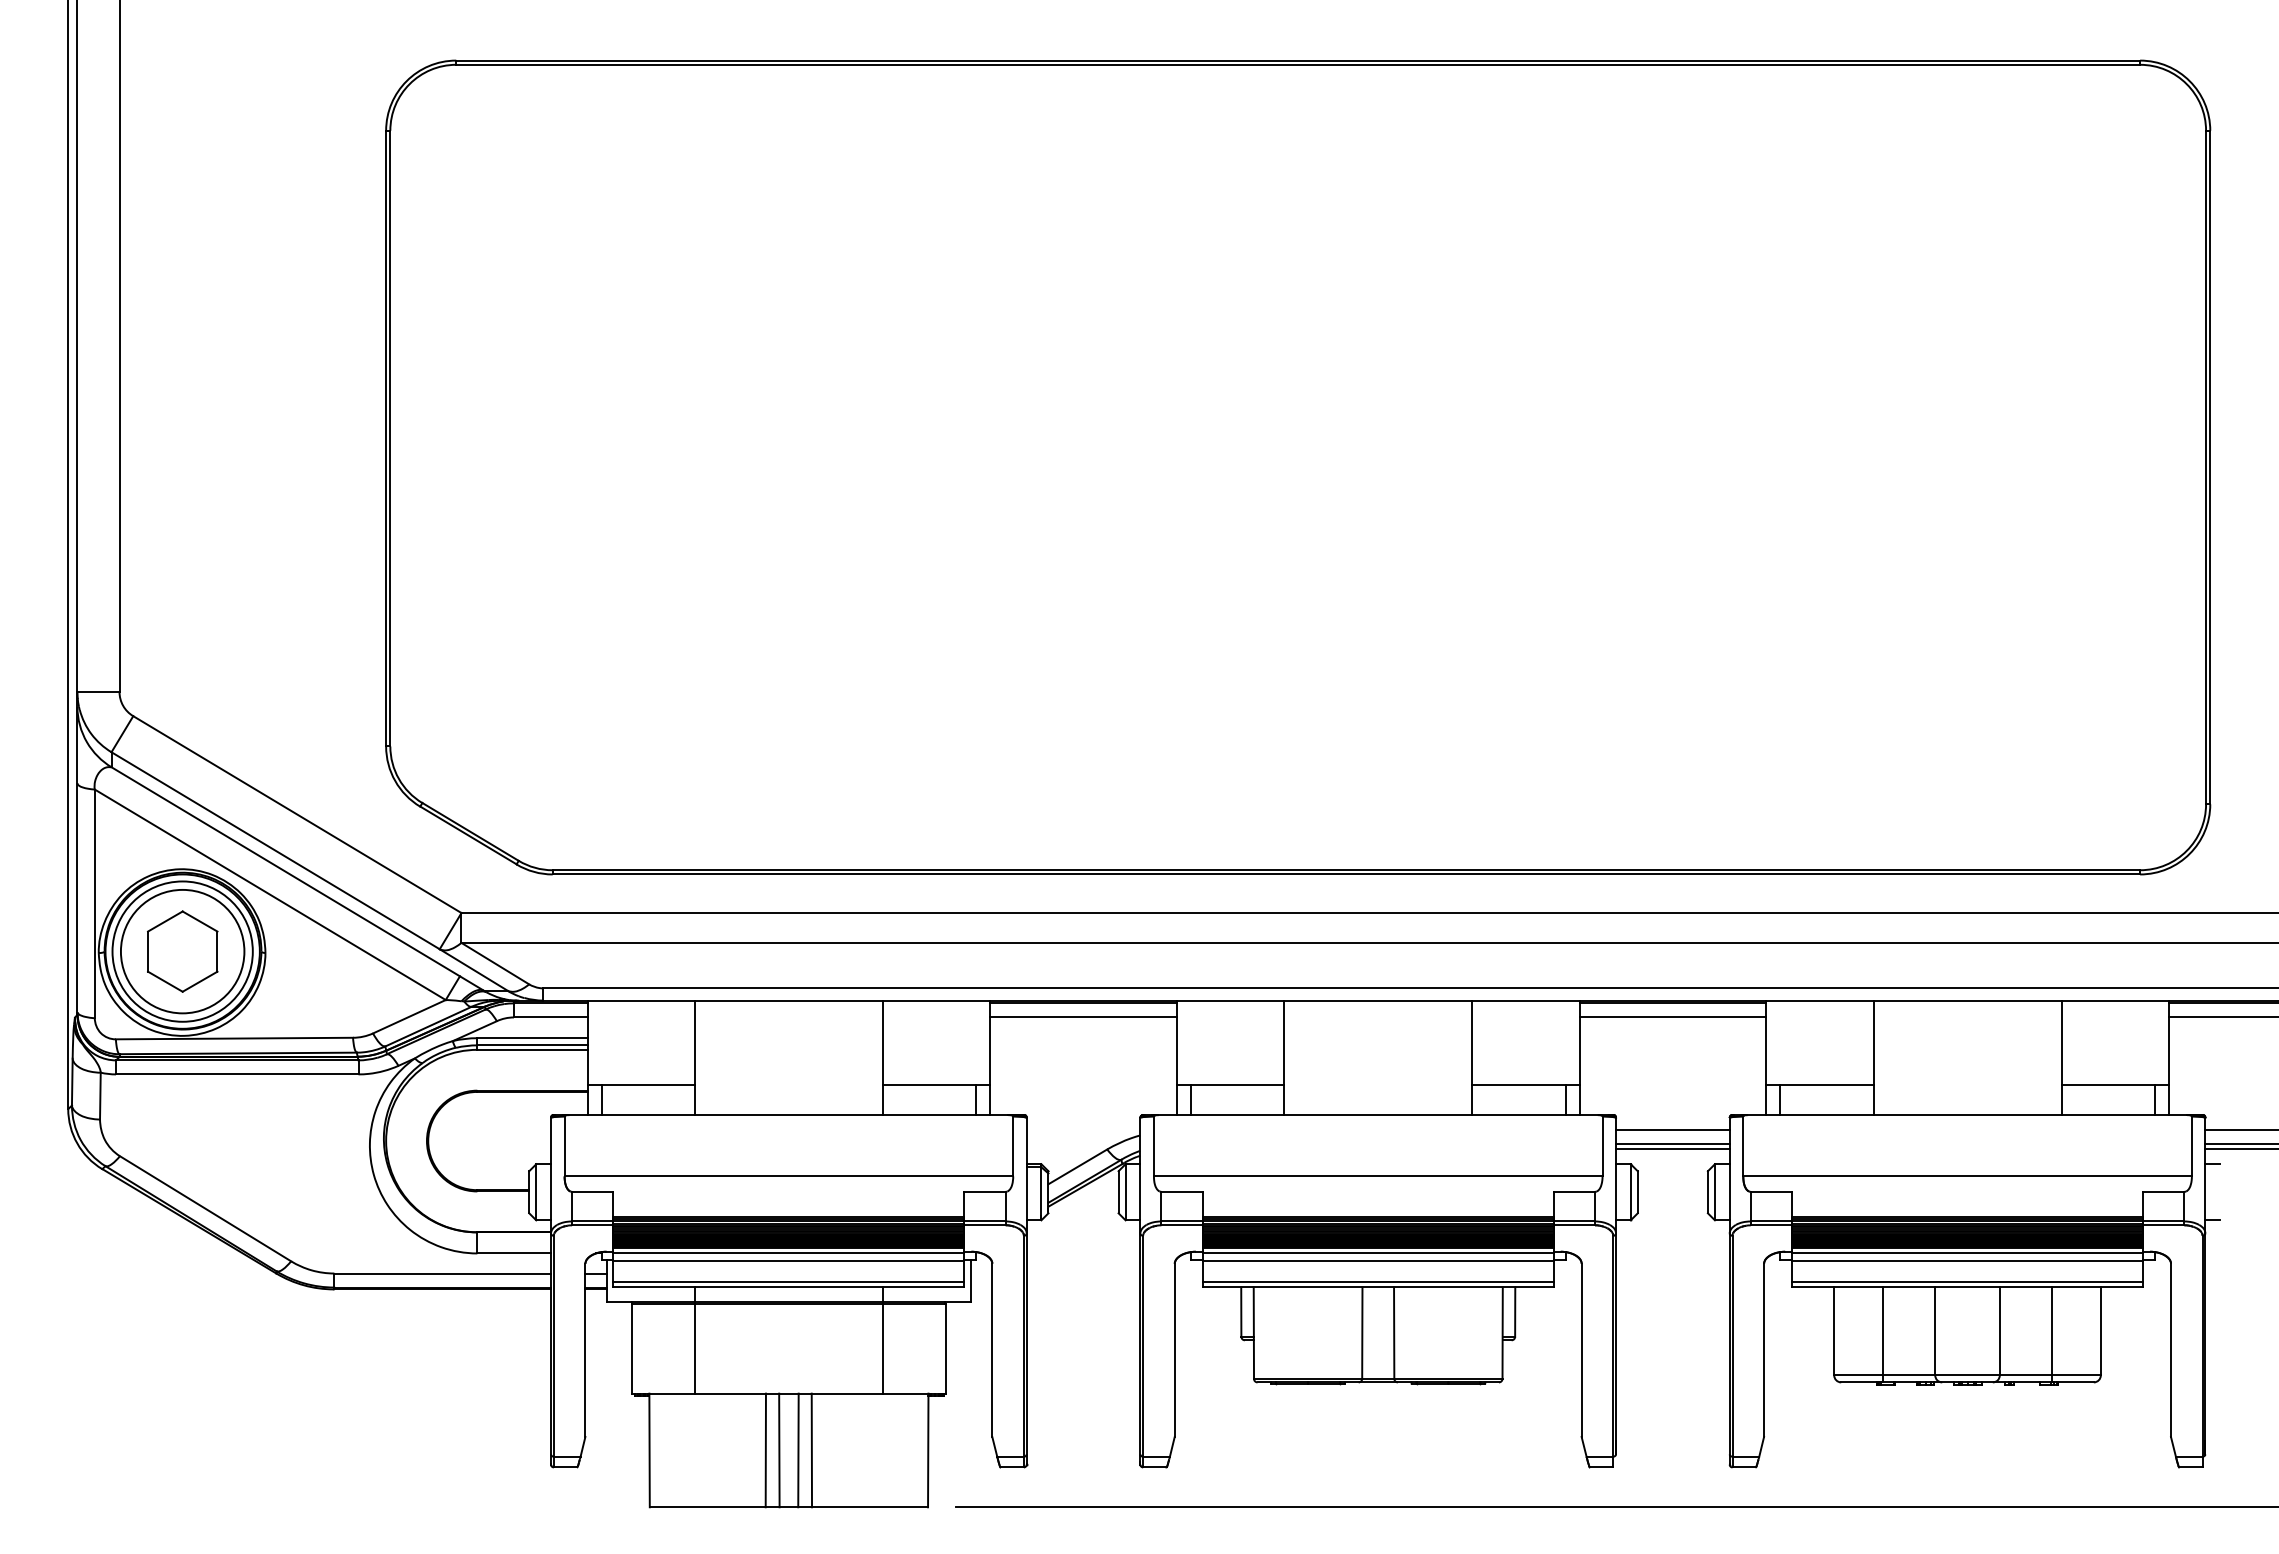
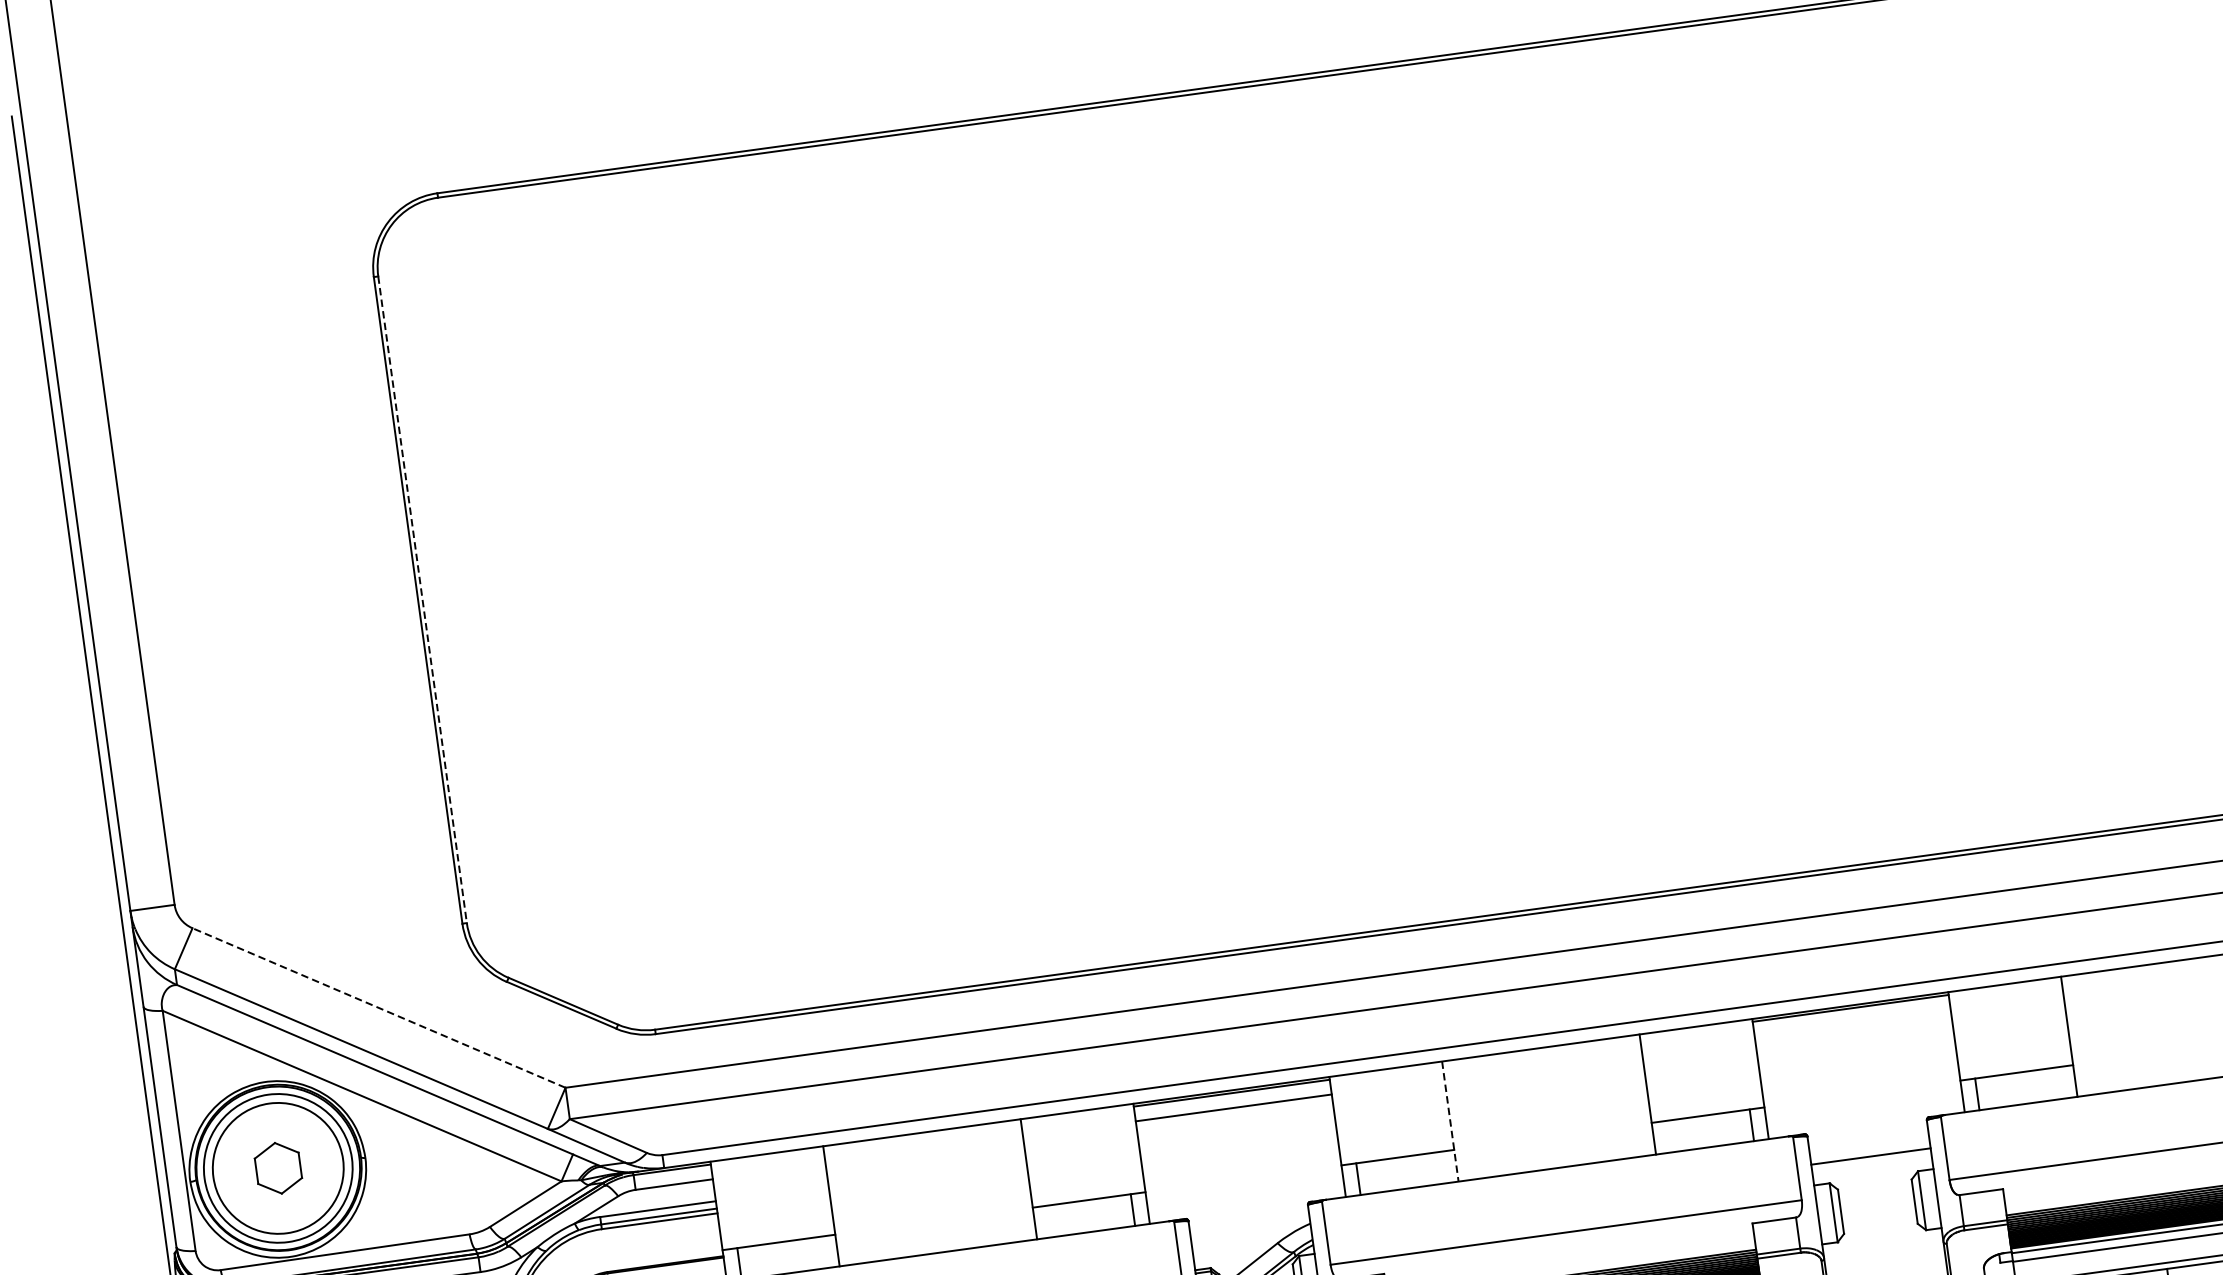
line: (390, 438) -> (422, 599), solid -> dashed
line: (296, 814) -> (378, 1008), solid -> dashed
part: (182, 951) -> (278, 1168), size x0.6
line: (1672, 1017) -> (1852, 1023), removed
line: (1284, 1058) -> (1450, 1122), solid -> dashed
line: (1672, 1130) -> (1868, 1141), removed
line: (1672, 1149) -> (1871, 1161), removed

